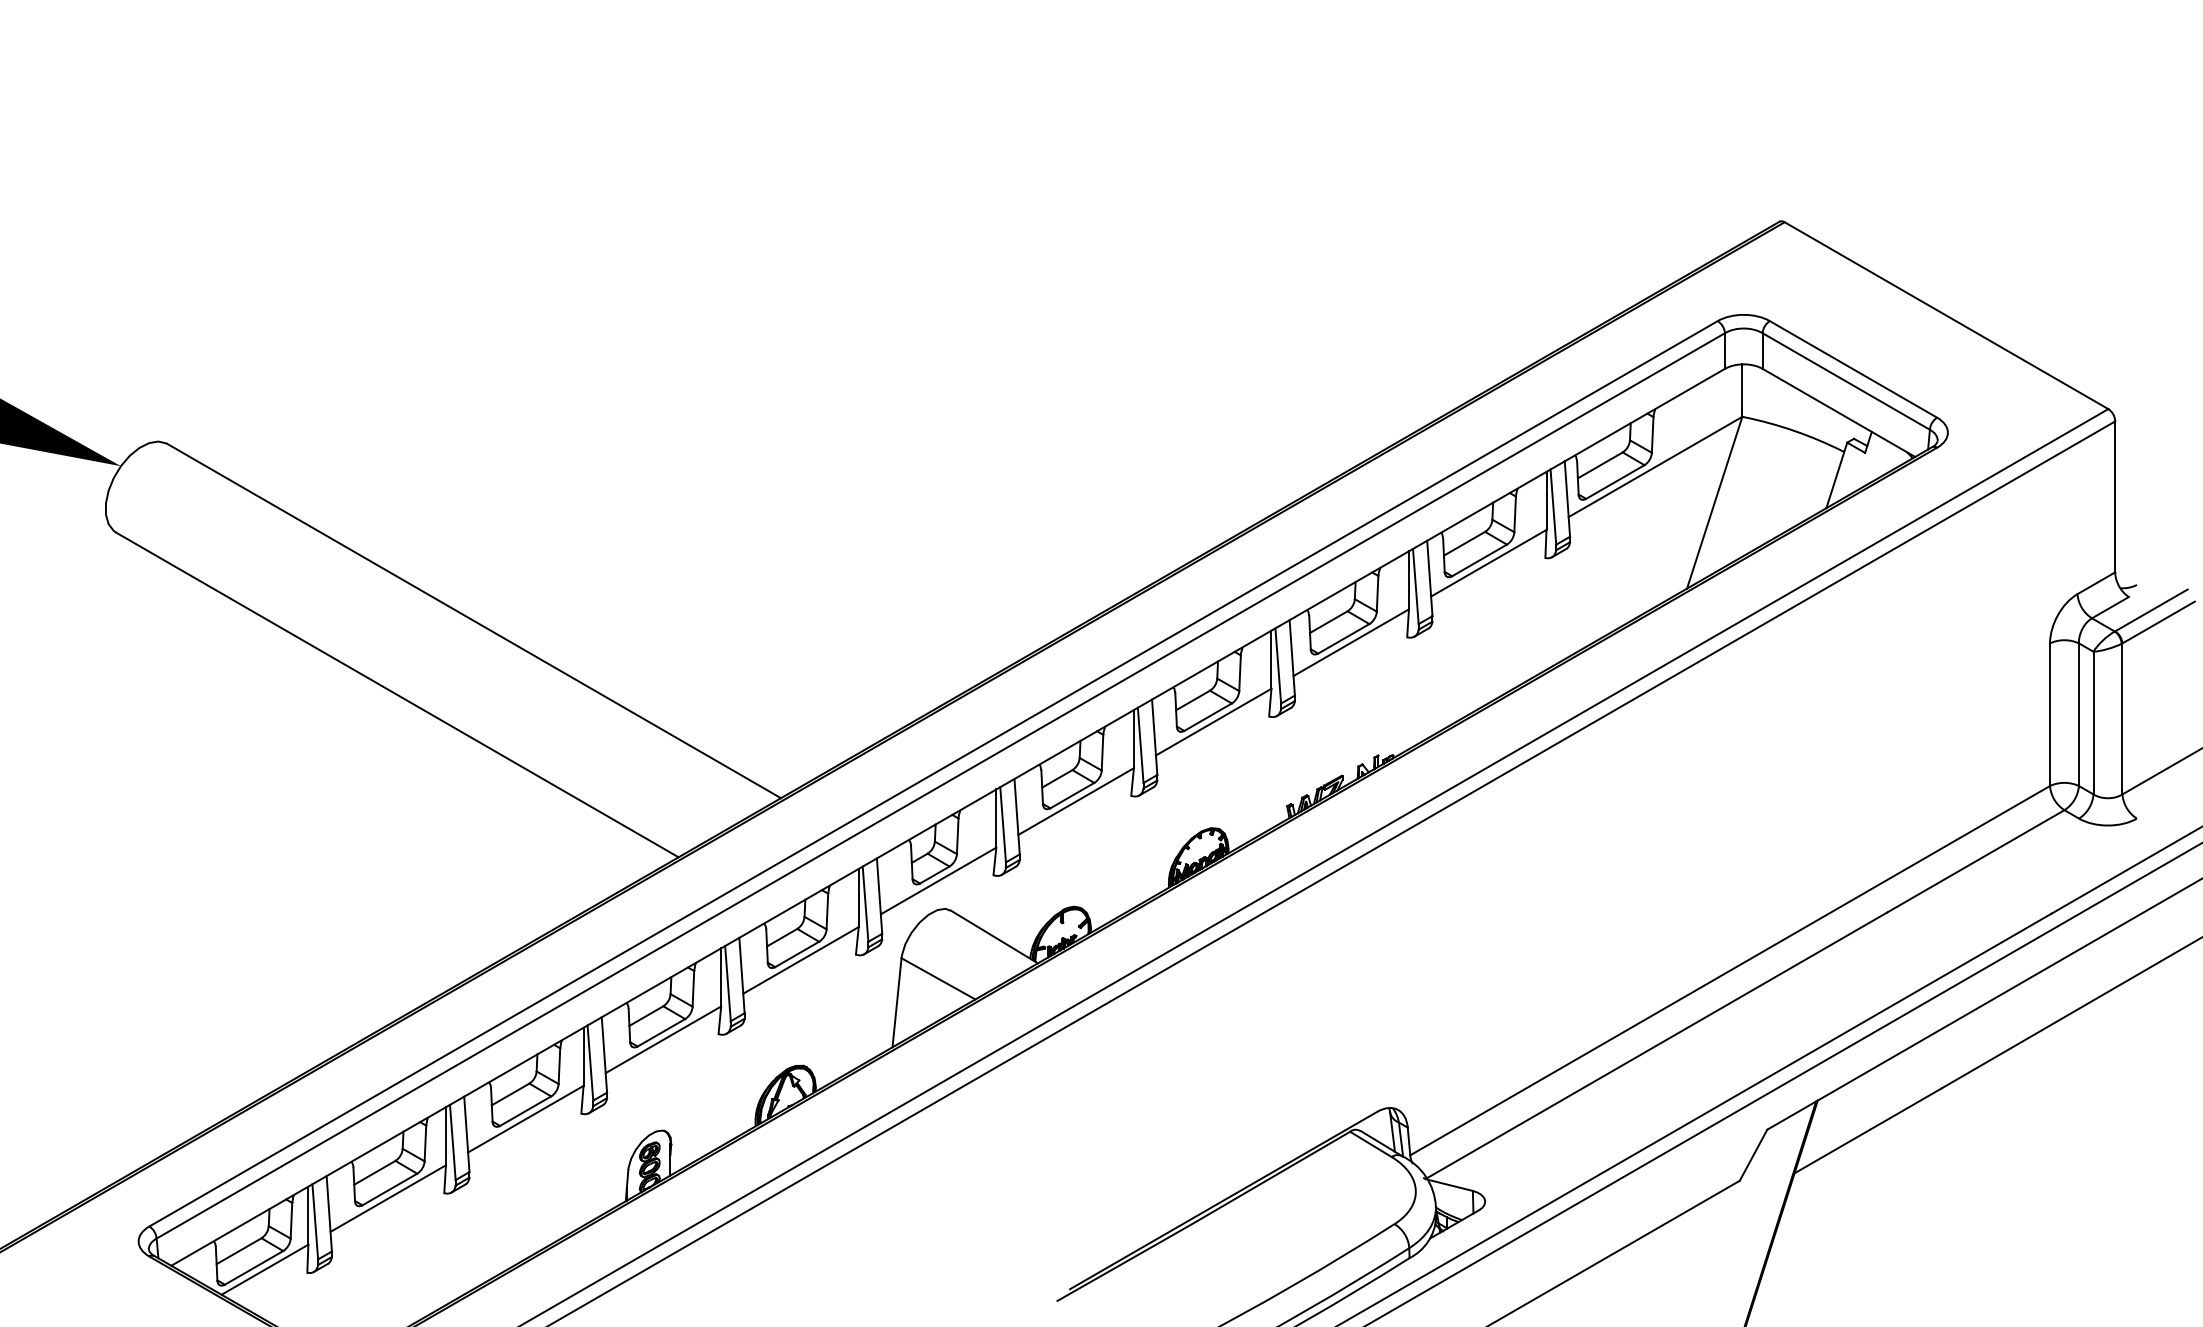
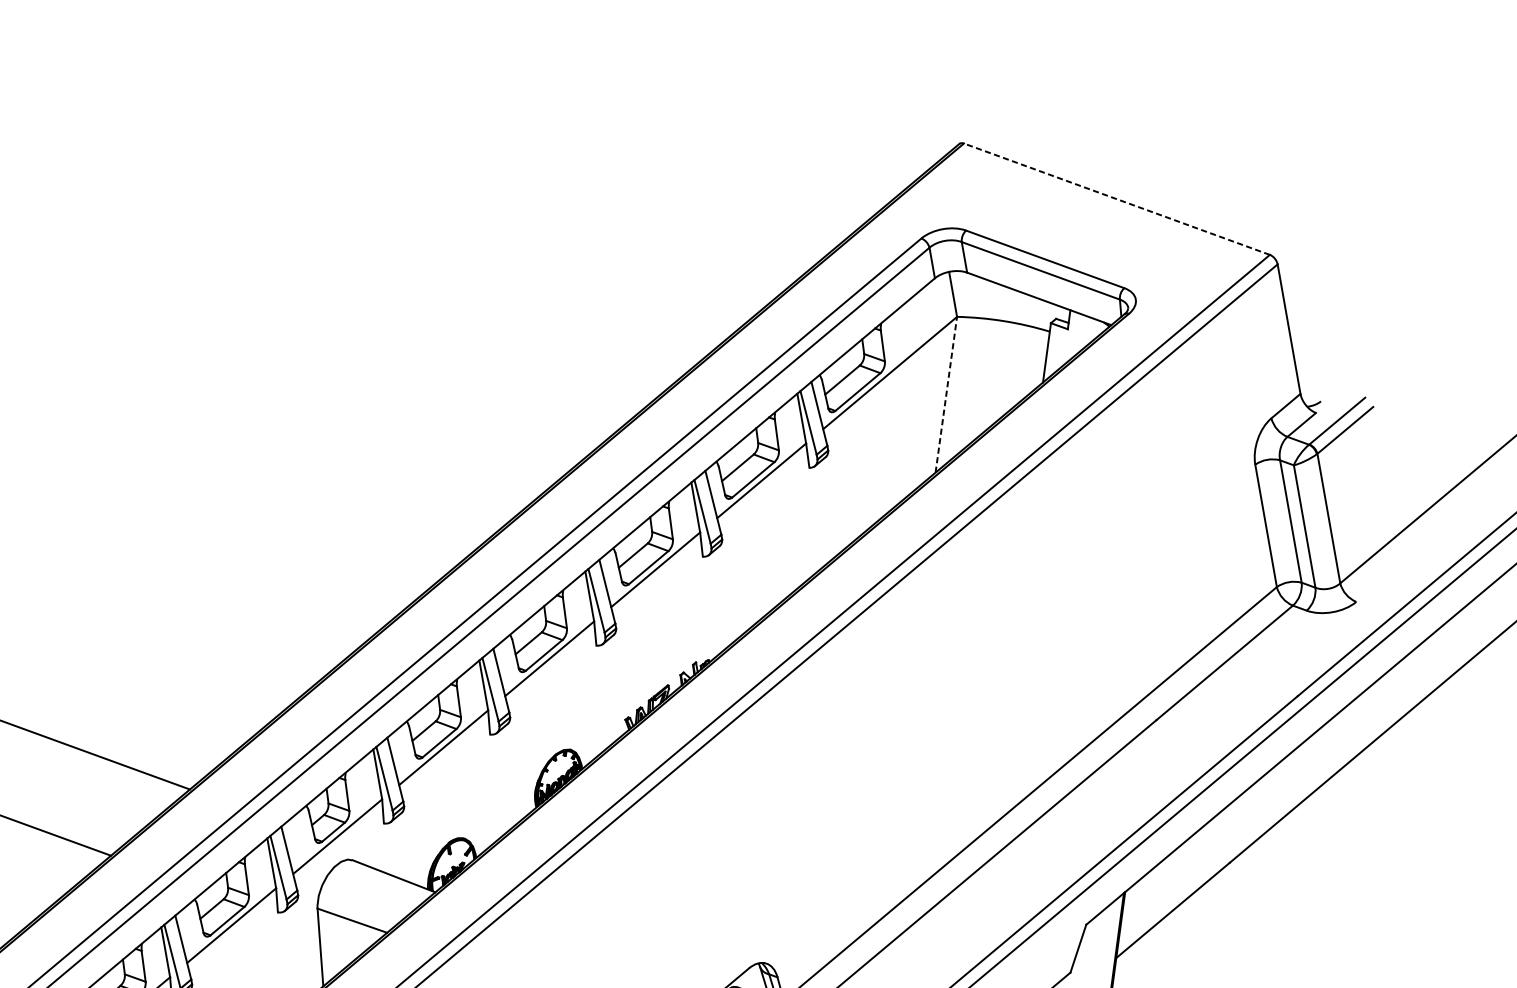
line: (1946, 315) -> (1116, 199), solid -> dashed
line: (1714, 502) -> (946, 394), solid -> dashed

